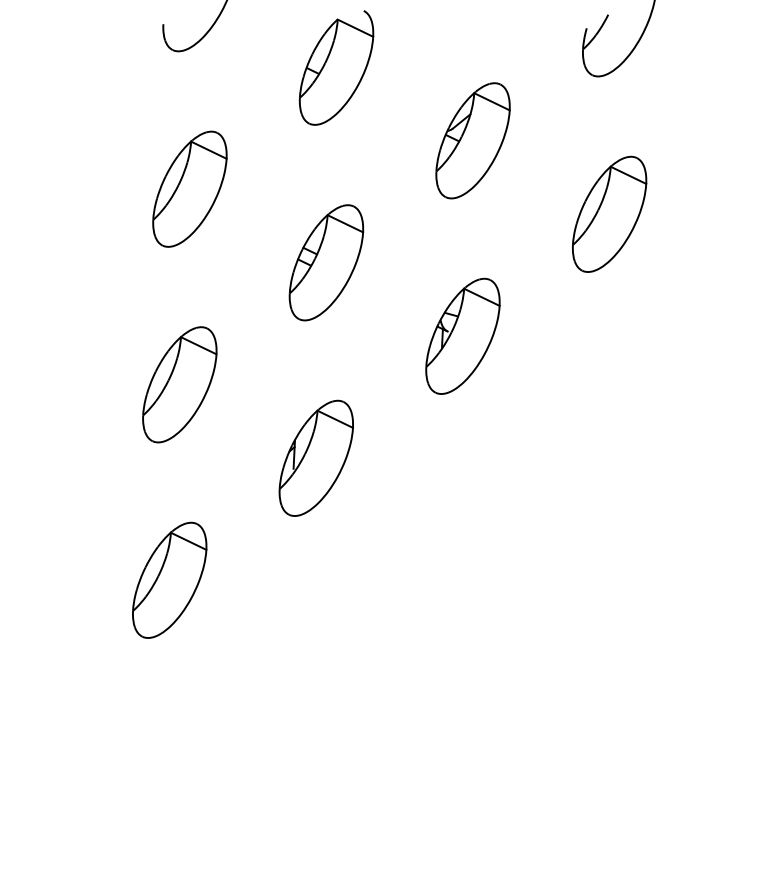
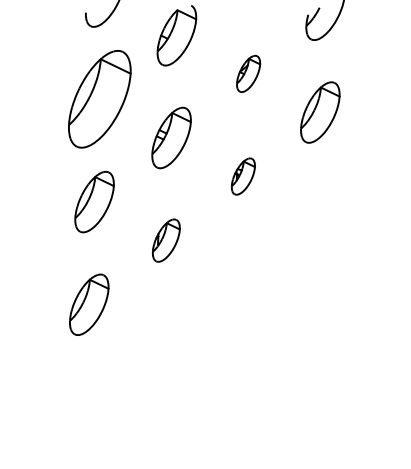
part: (472, 140) -> (248, 73), size x0.6
part: (189, 189) -> (99, 99), size x1.6
part: (463, 336) -> (243, 176), size x0.6
part: (316, 457) -> (166, 240), size x0.7

